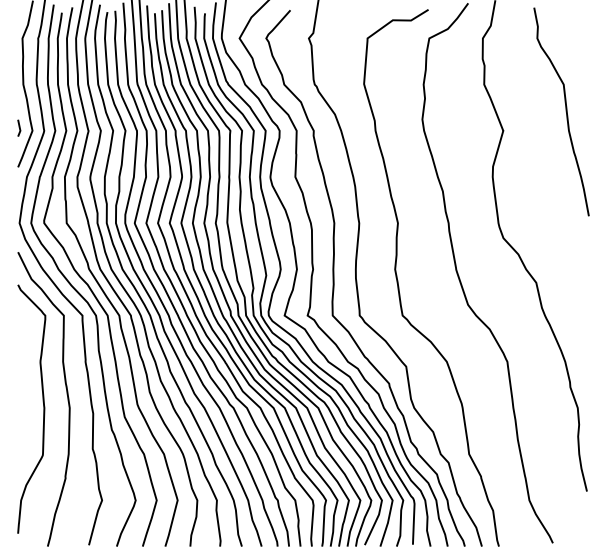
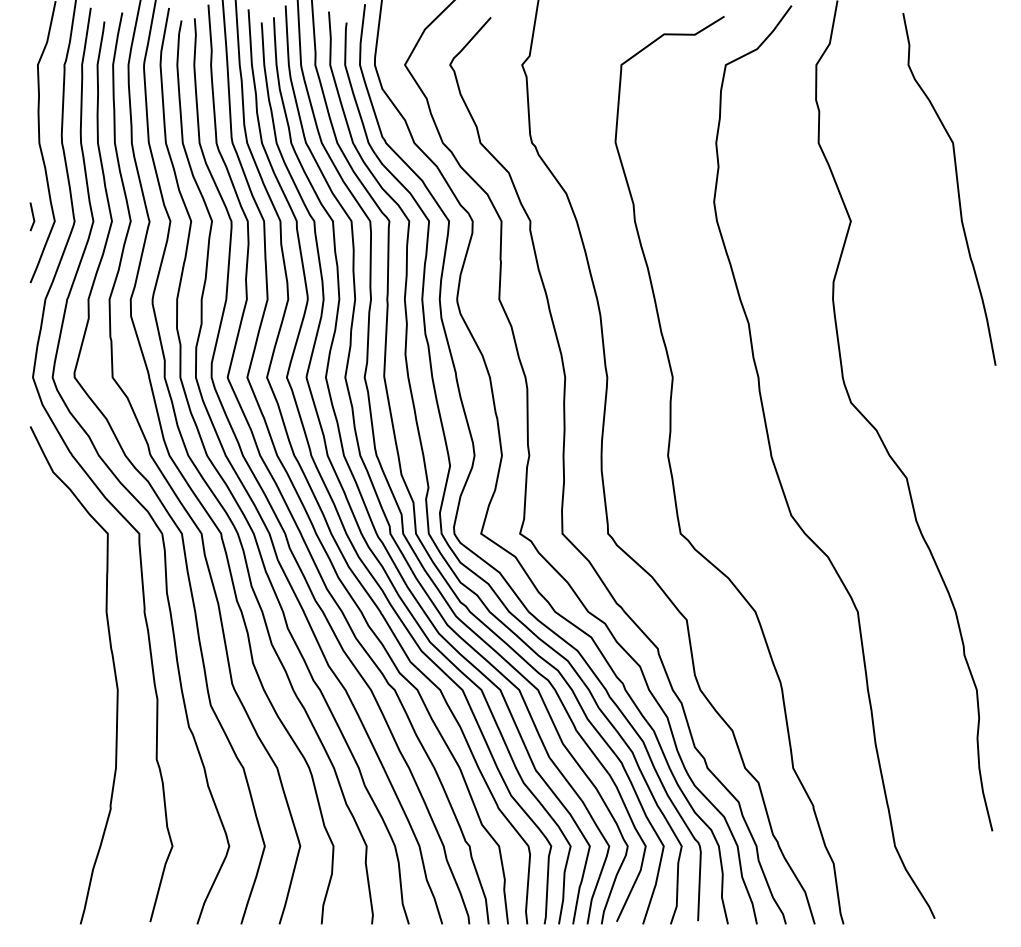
curve: (43, 408) -> (73, 690), removed

